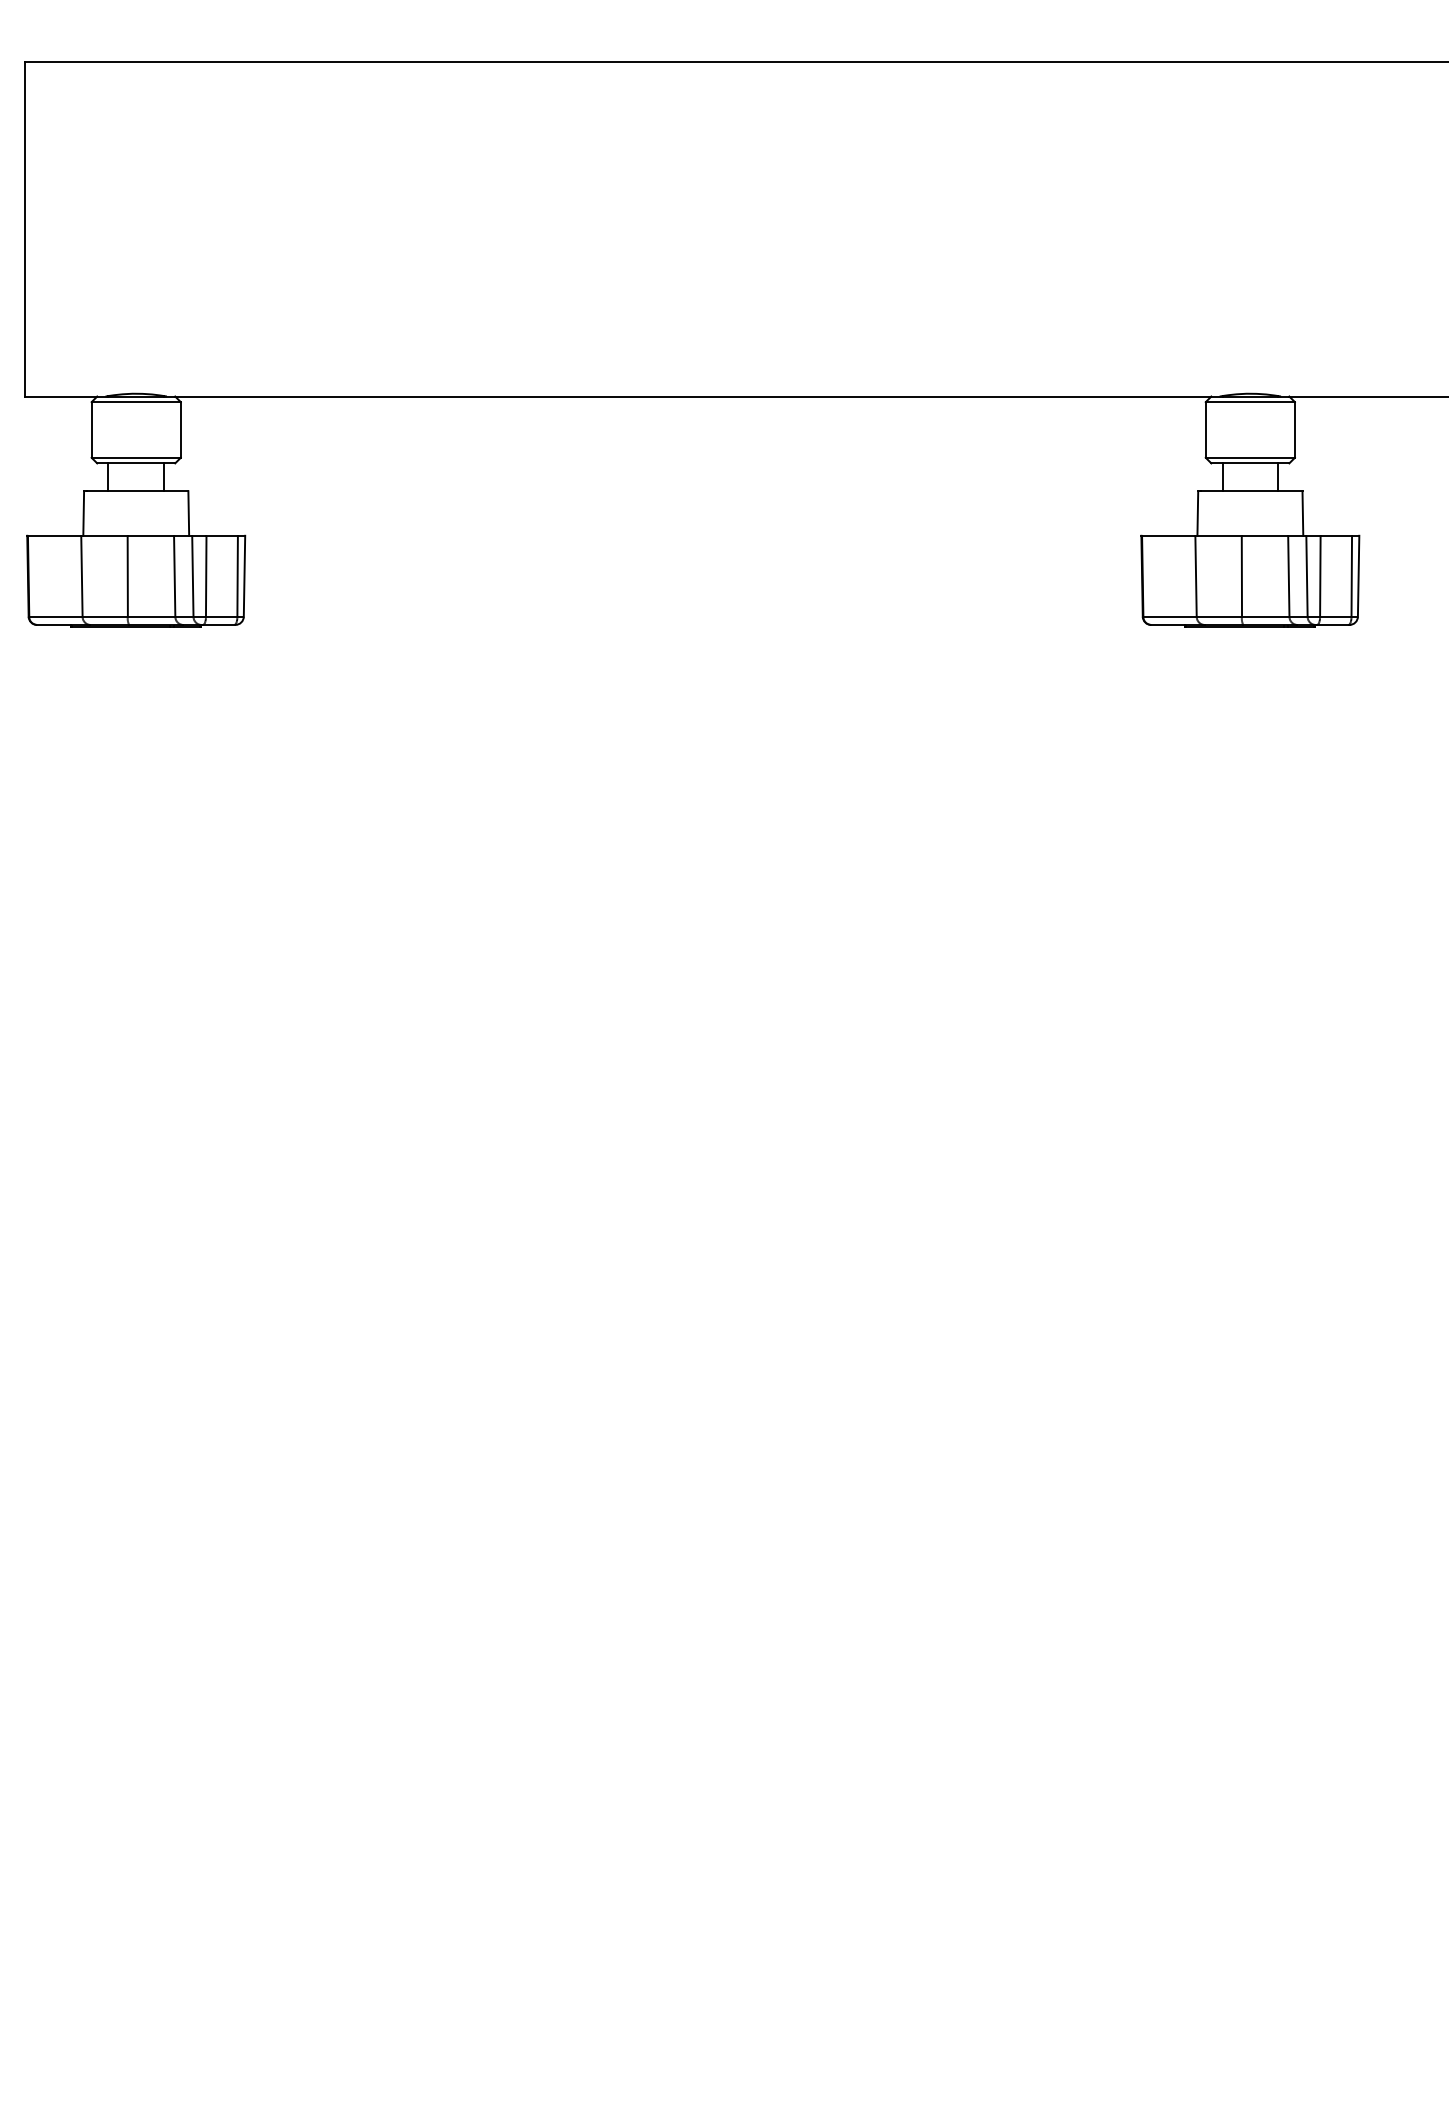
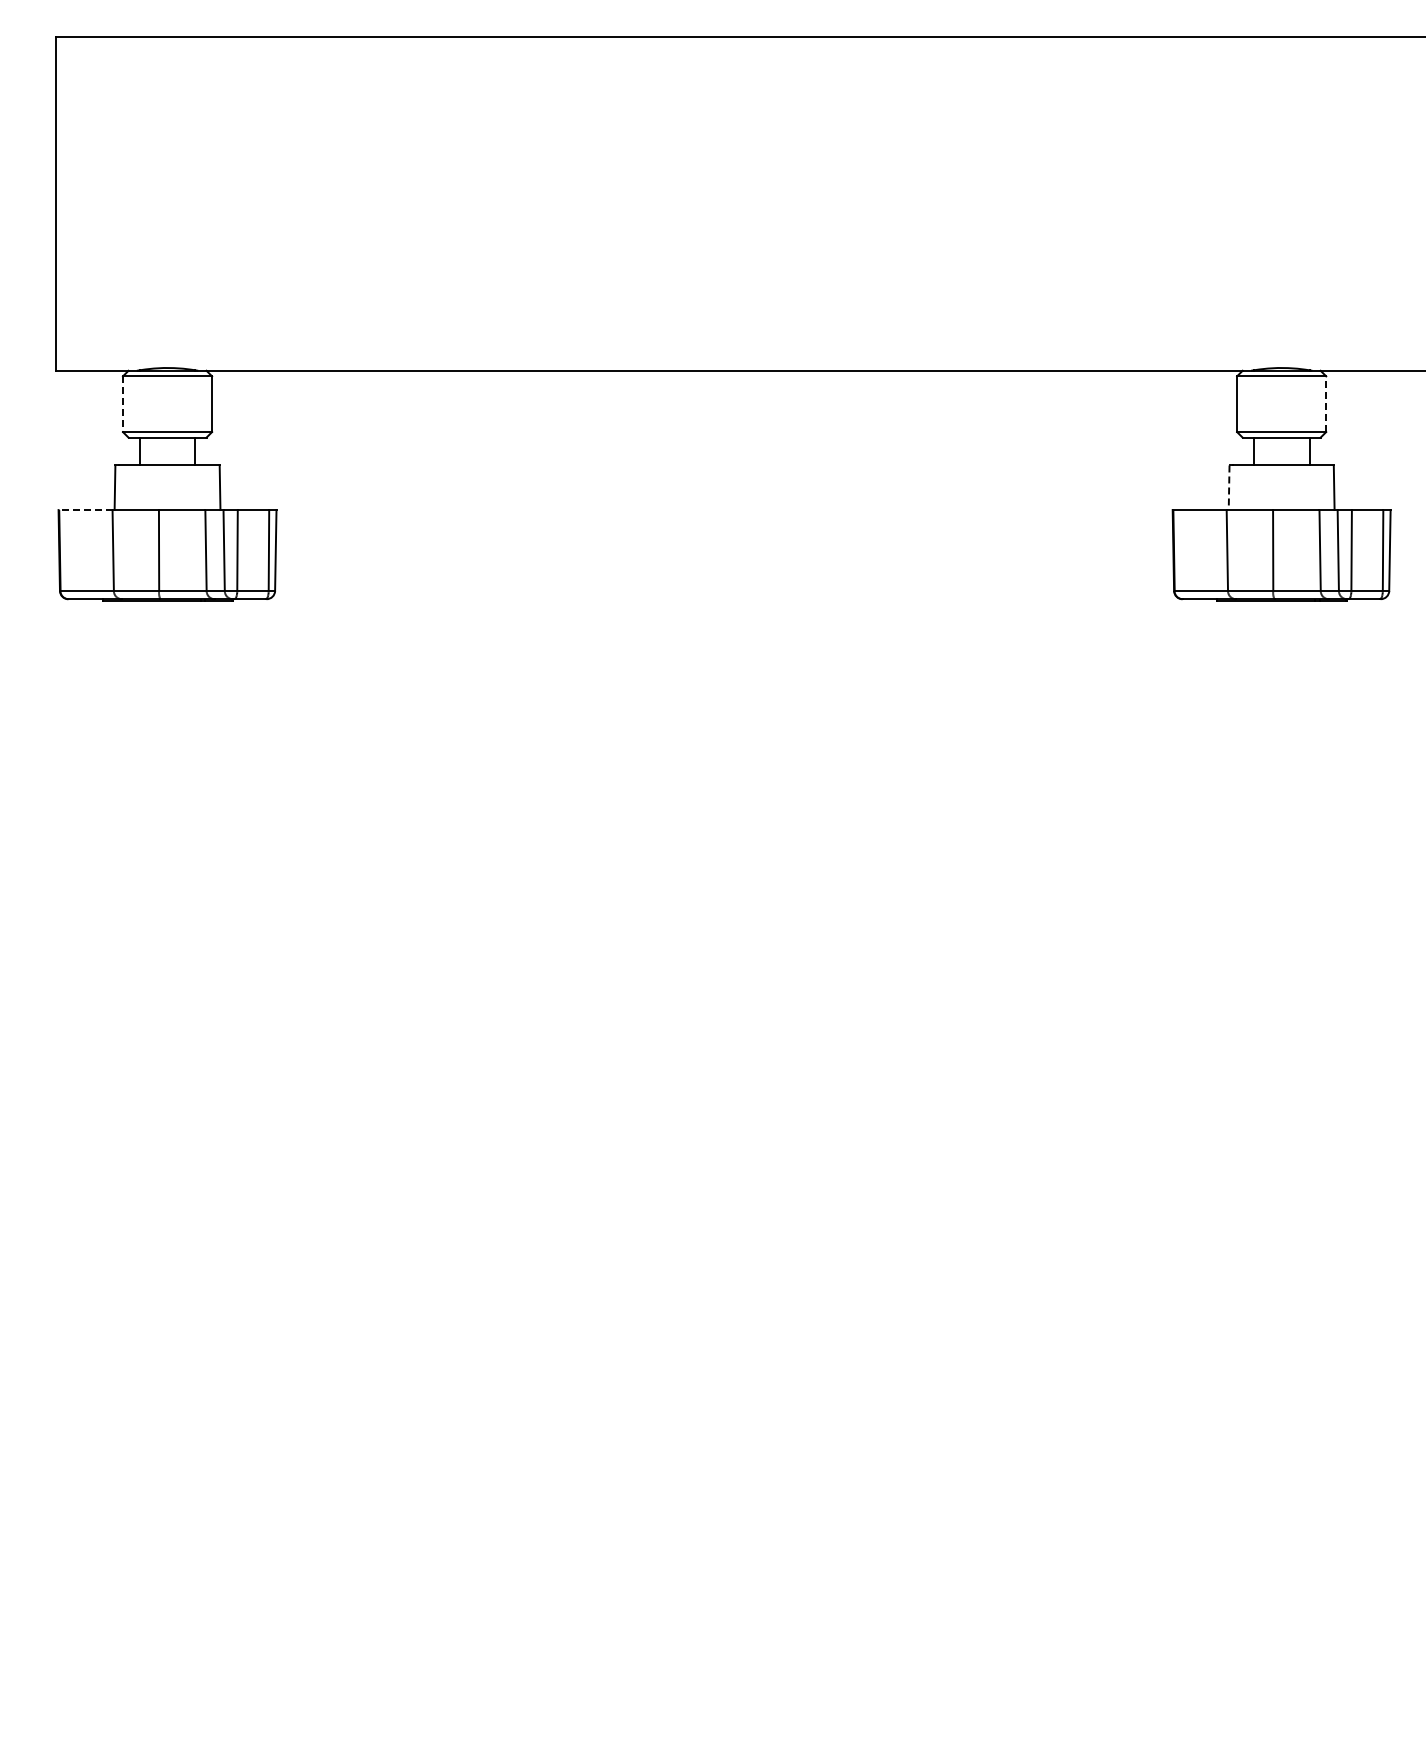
line: (91, 429) -> (122, 403), solid -> dashed
line: (1294, 429) -> (1325, 403), solid -> dashed
line: (1197, 514) -> (1228, 488), solid -> dashed
line: (54, 535) -> (85, 509), solid -> dashed

